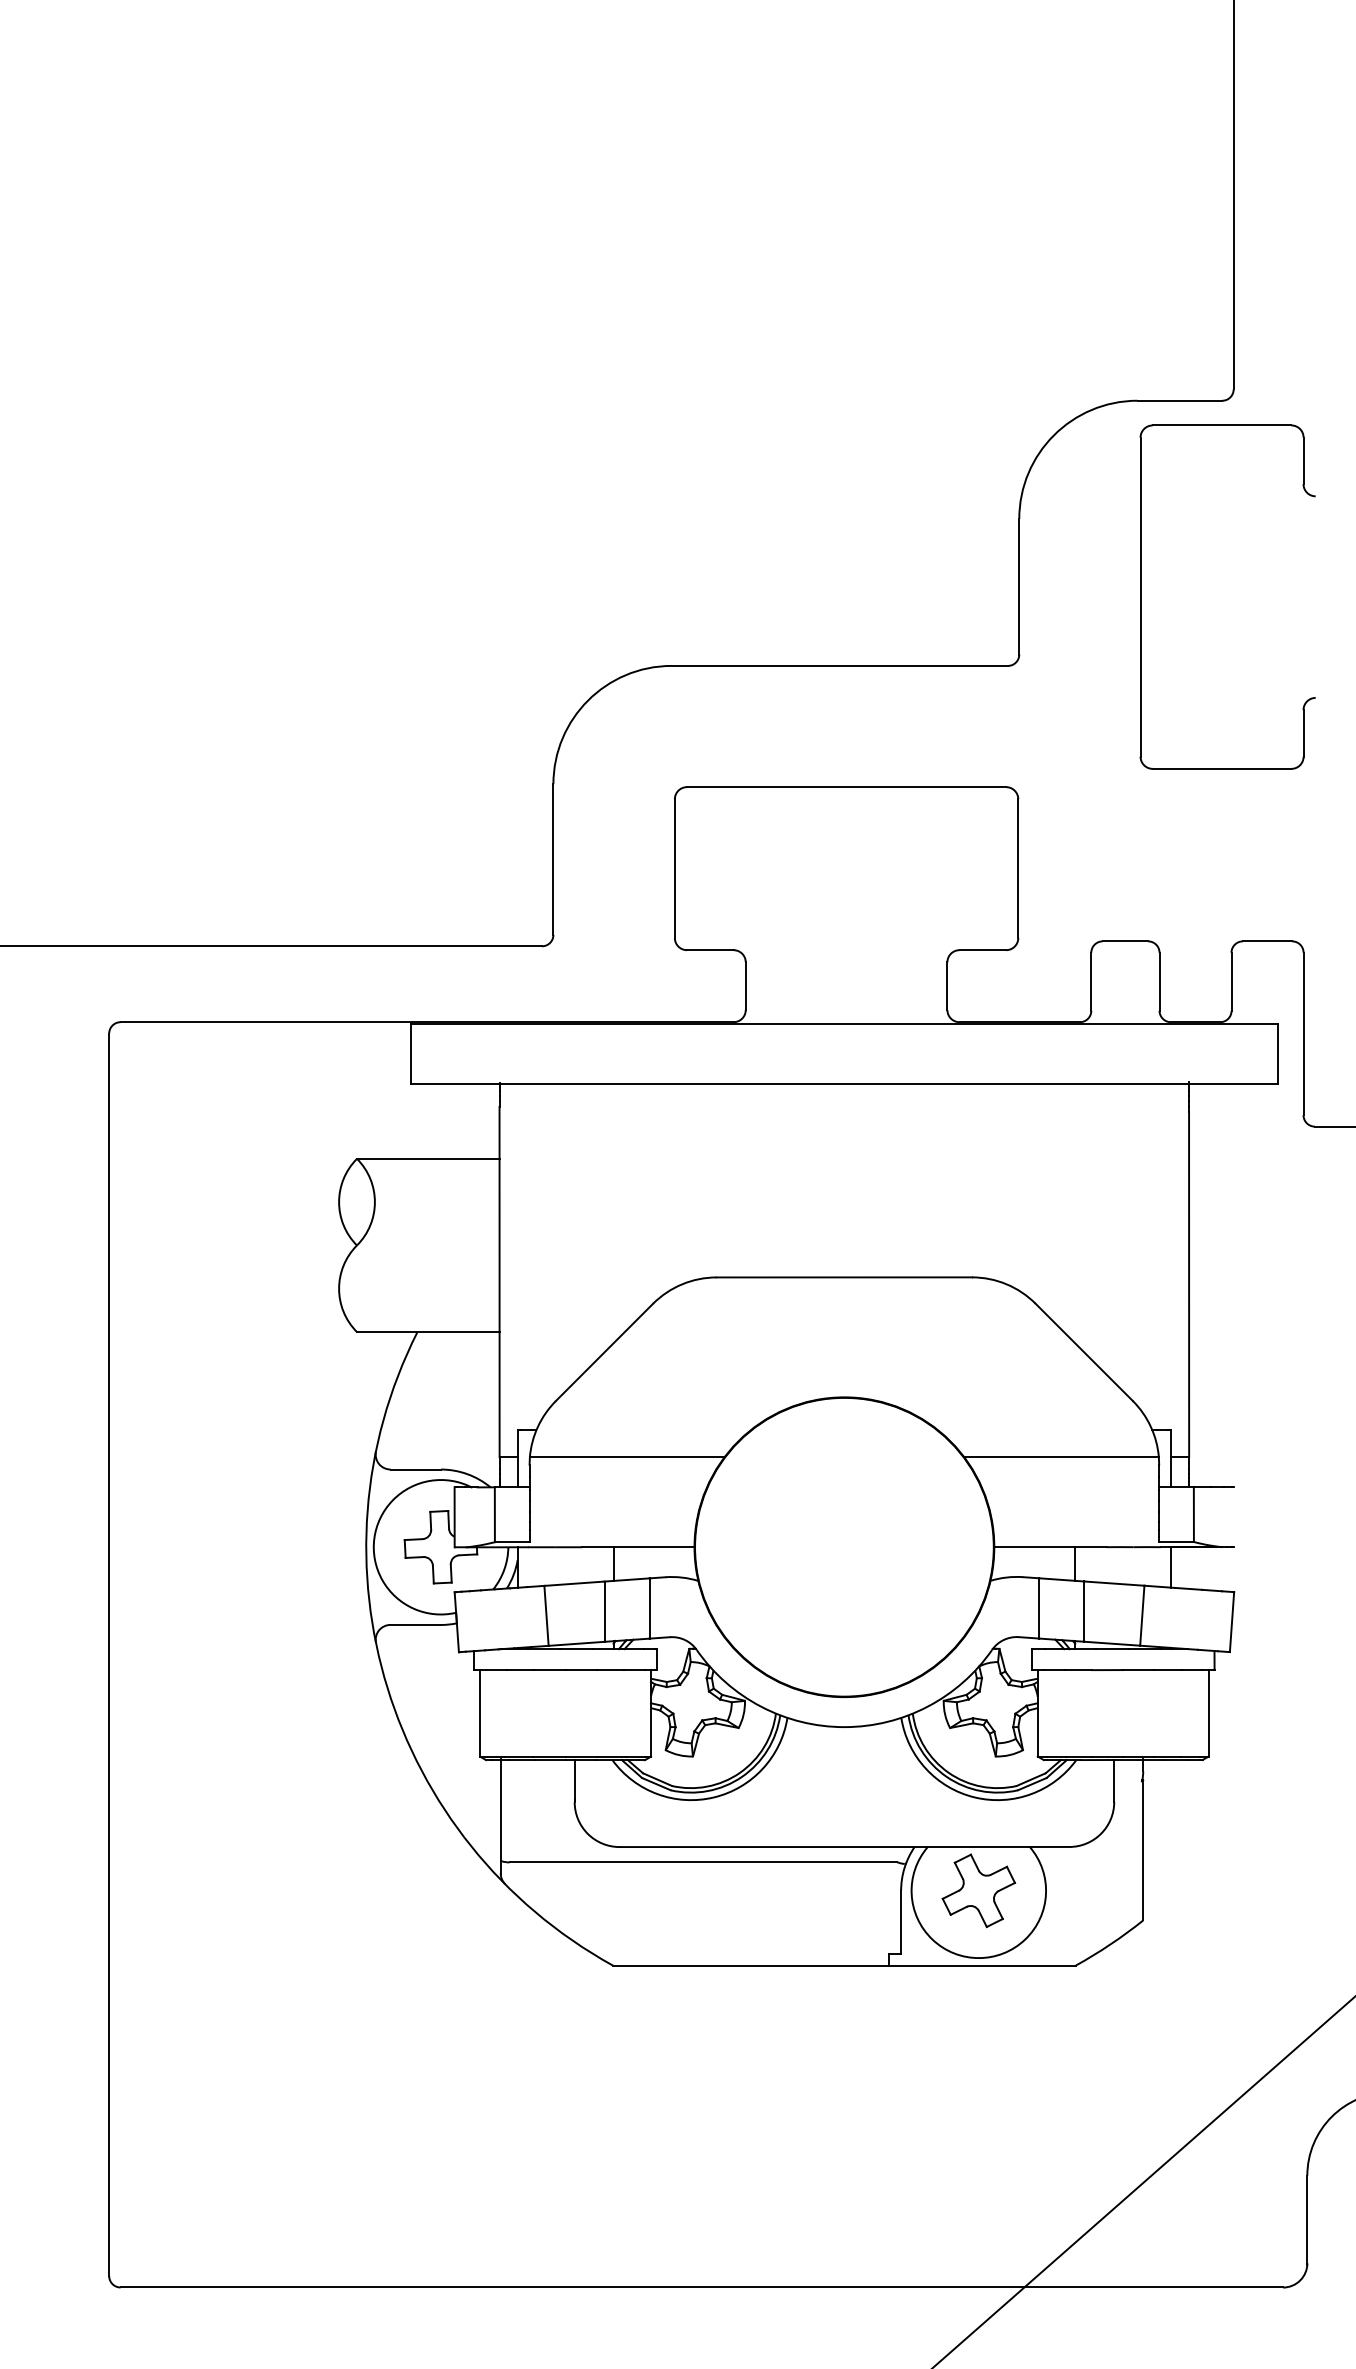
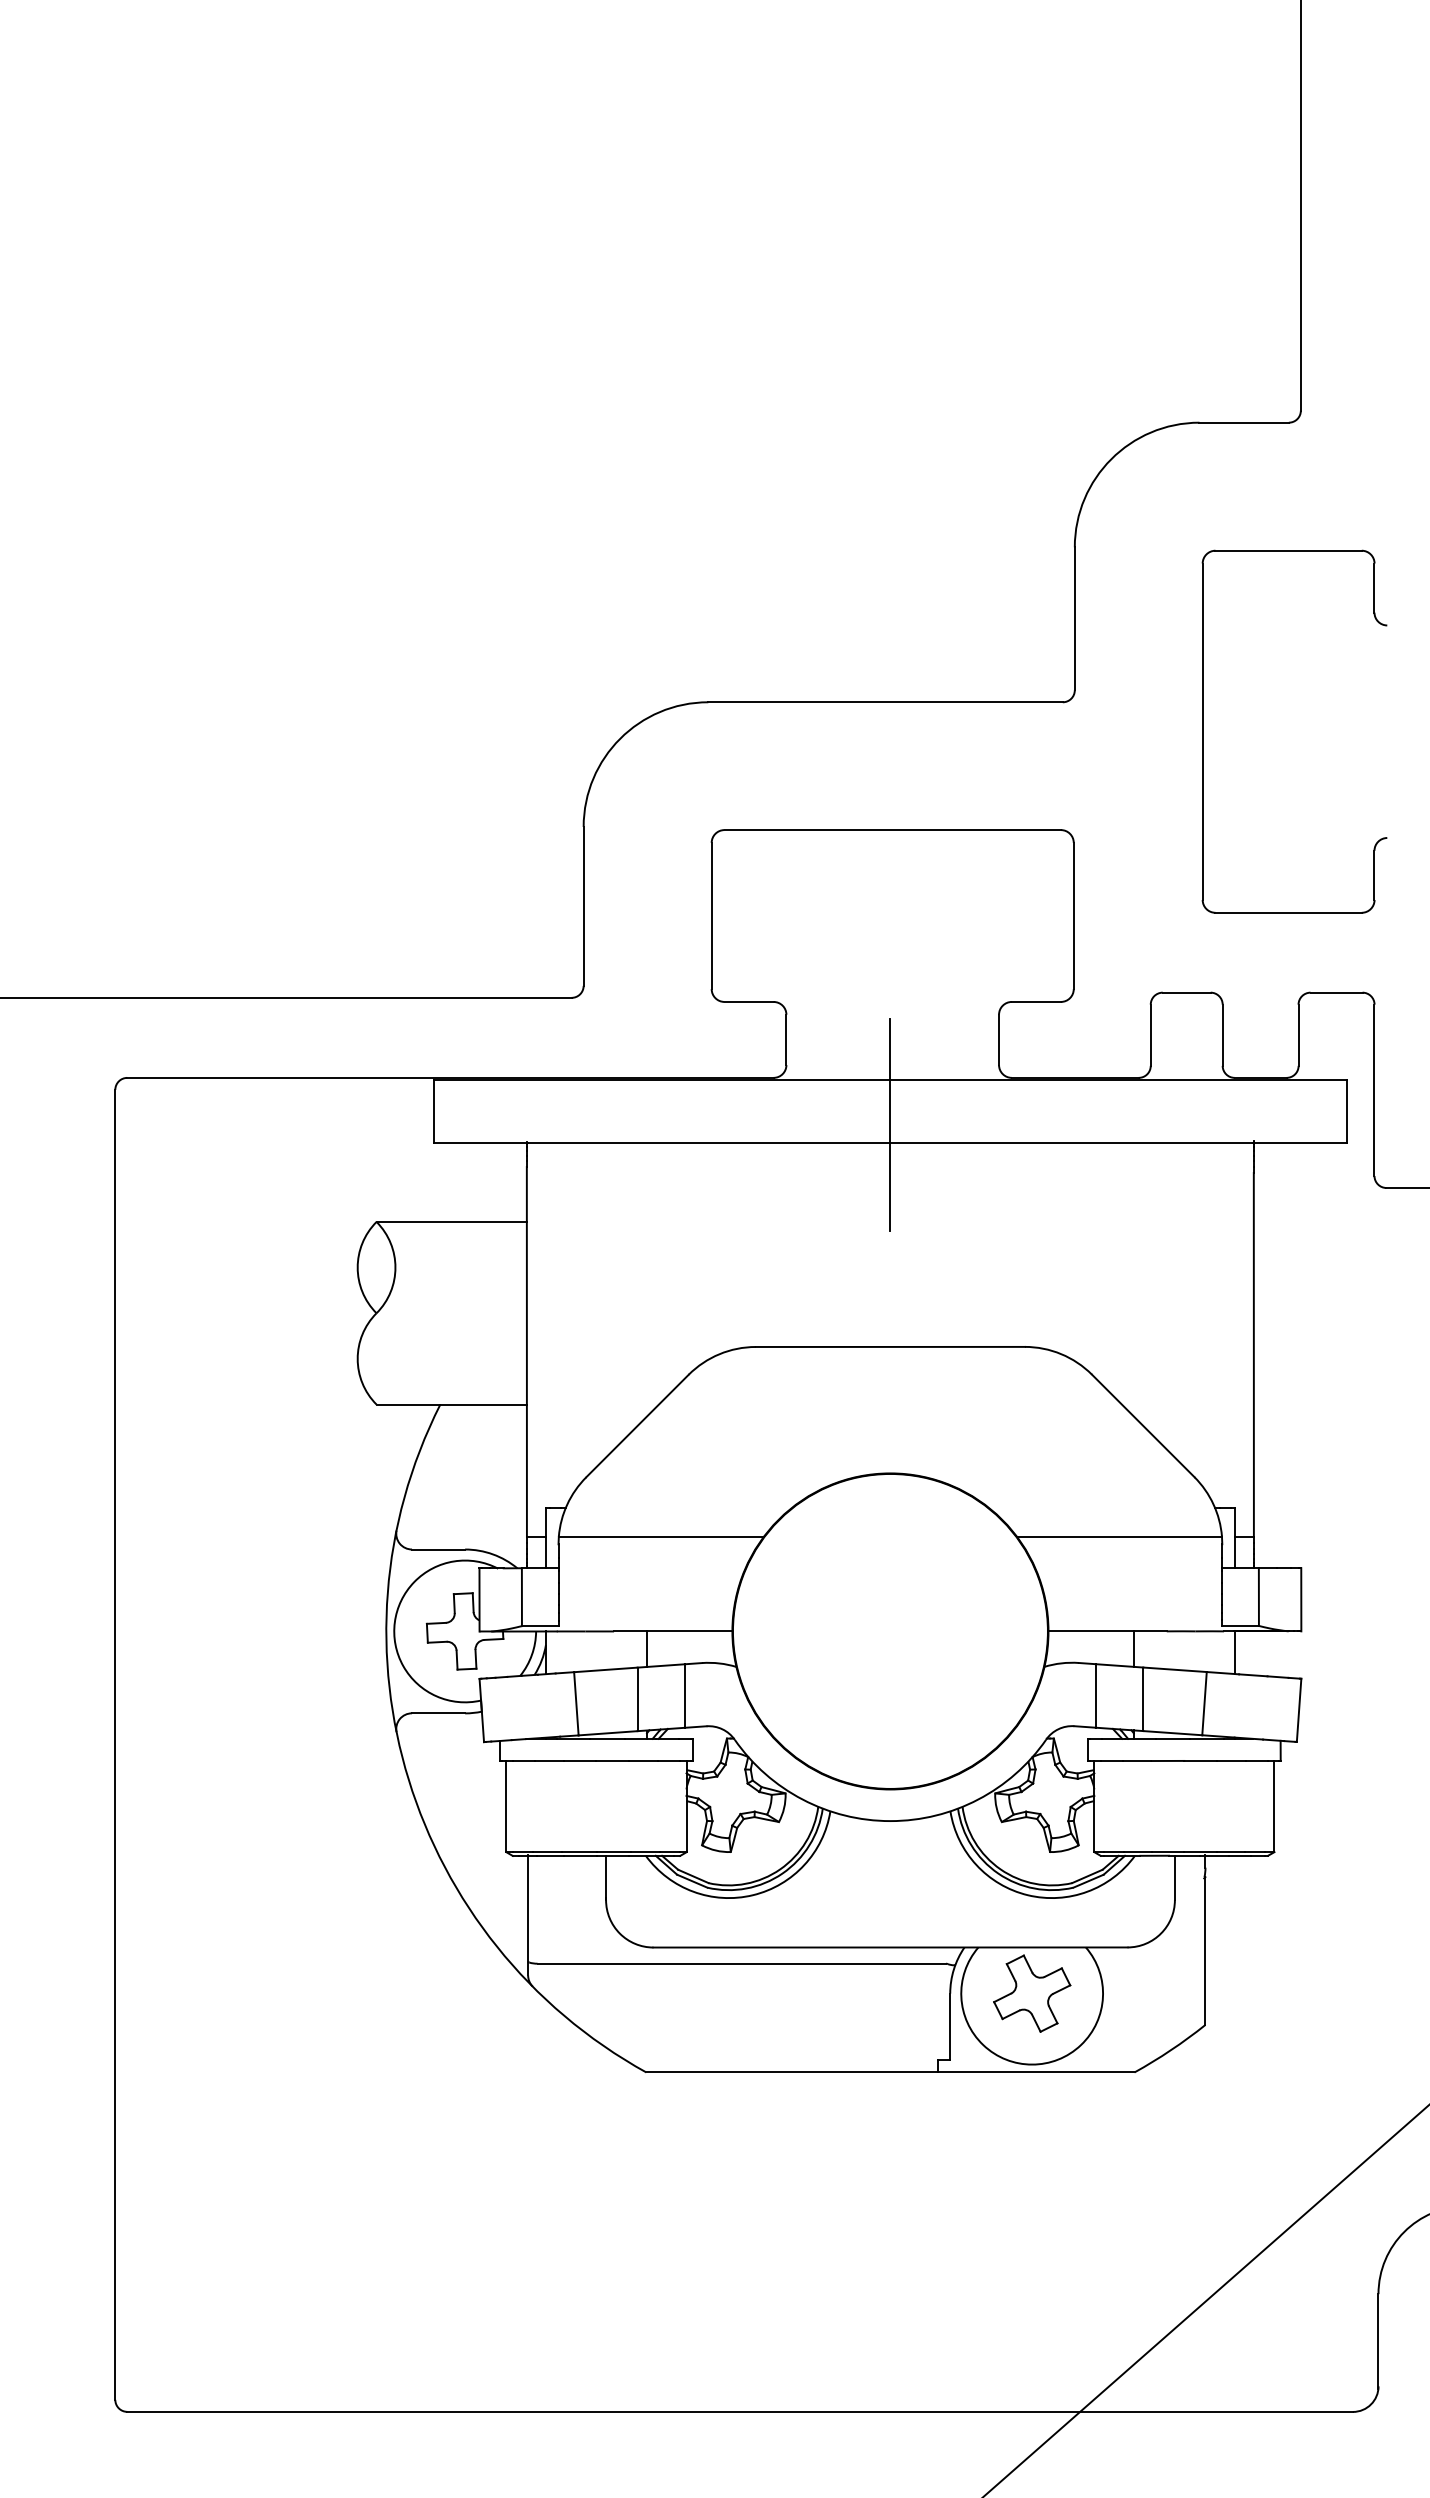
part: (1141, 596) -> (1203, 731), moved
line: (844, 1067) -> (890, 1125), added
line: (1234, 1516) -> (1301, 1599), added

